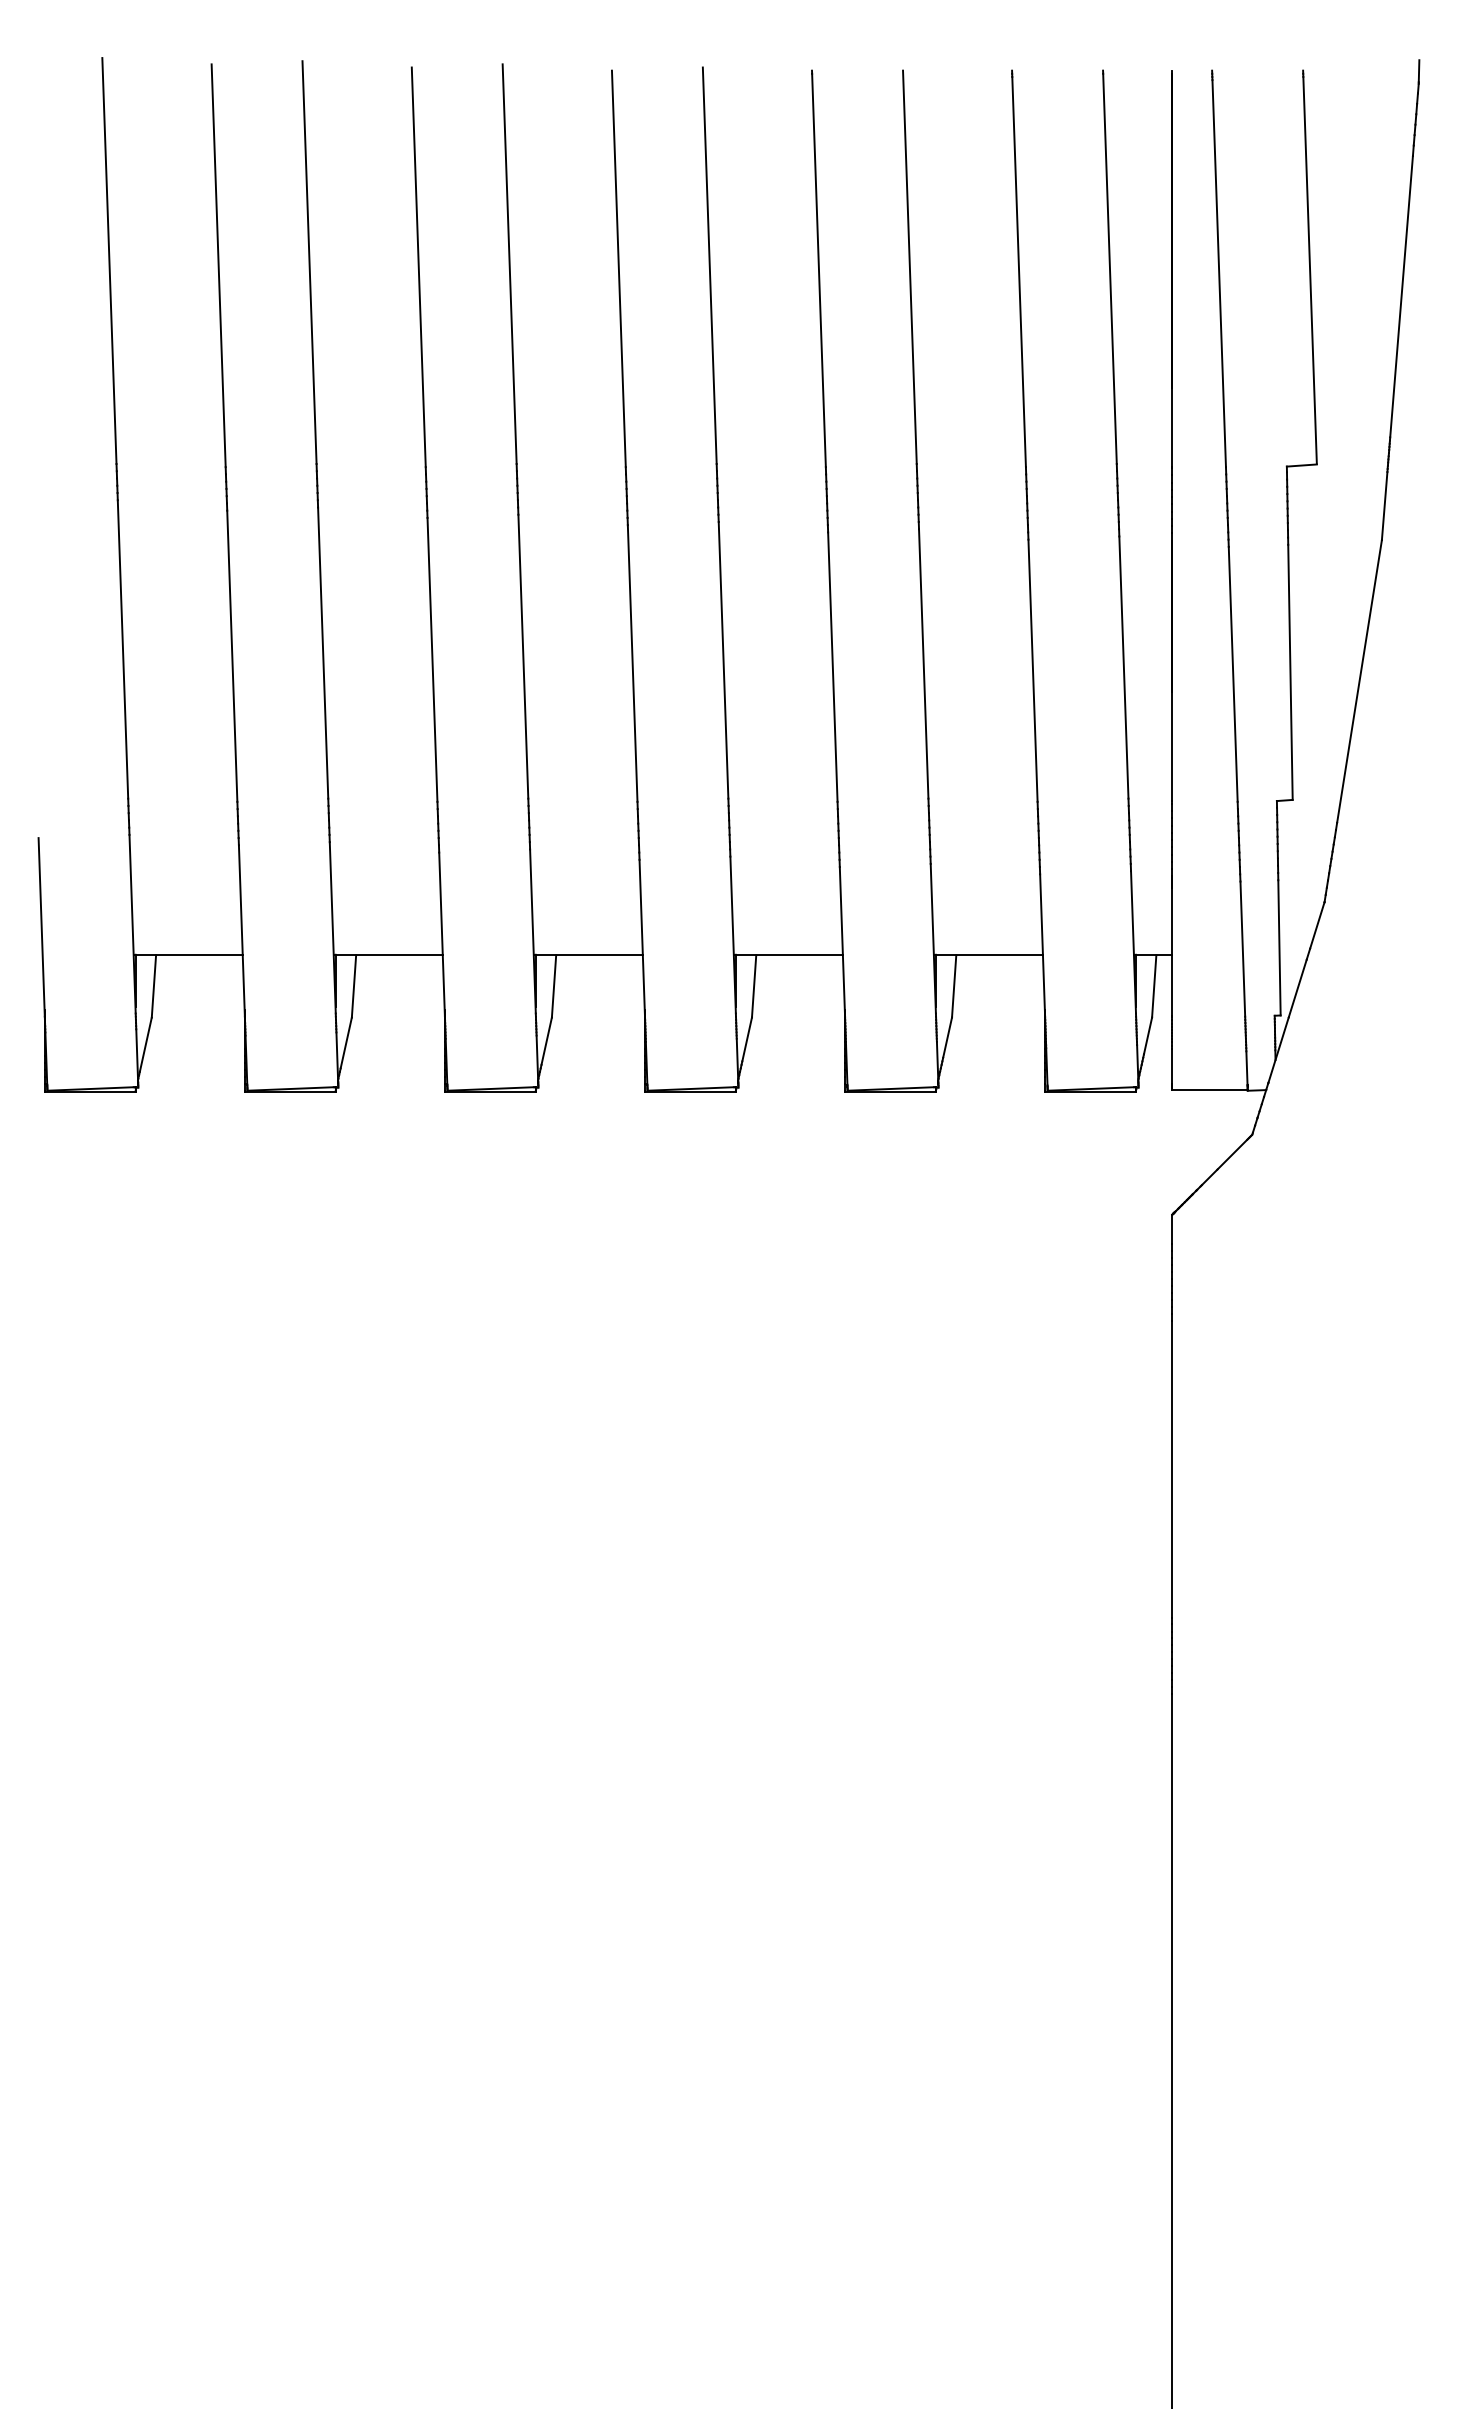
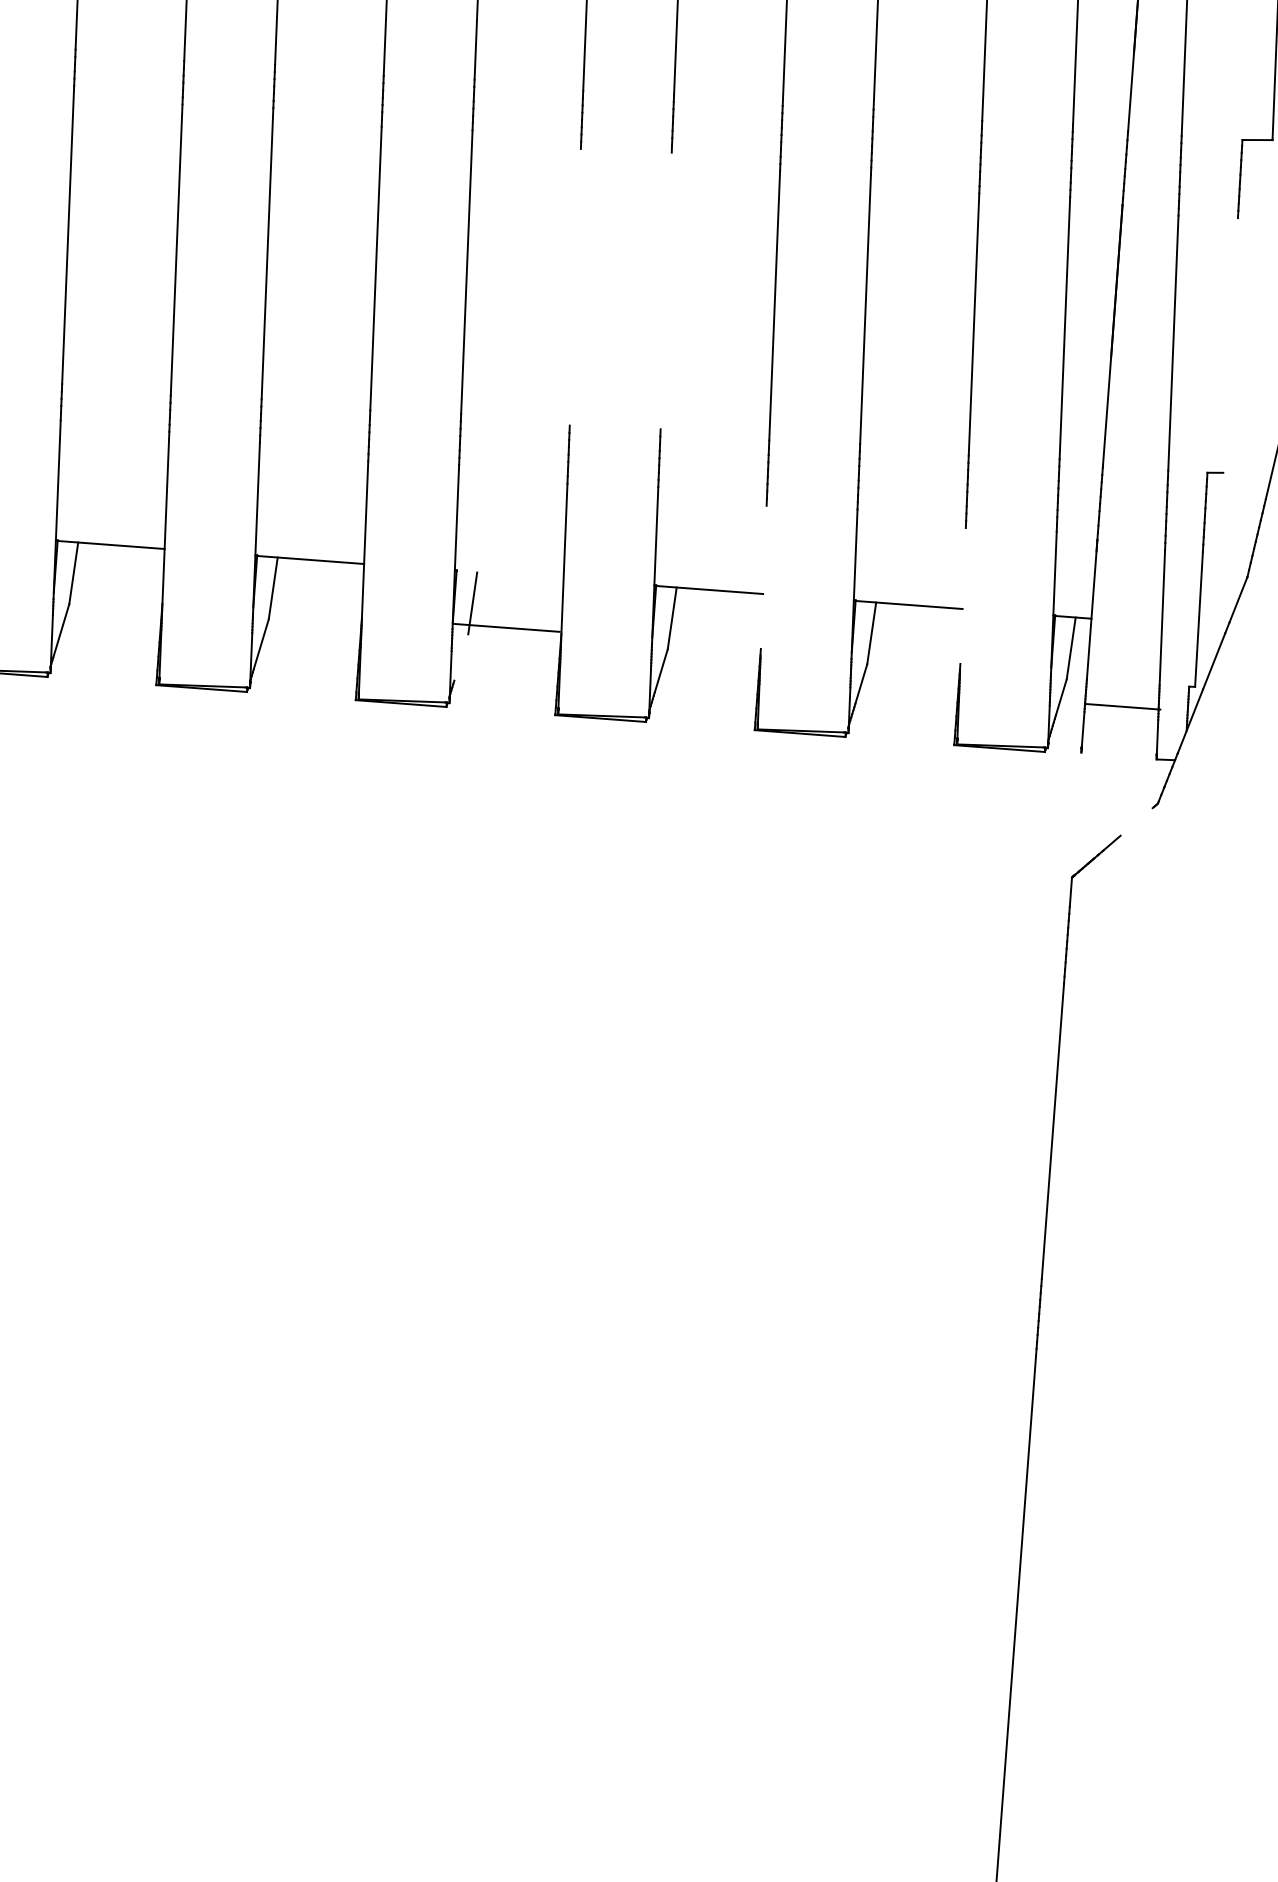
line: (723, 660) -> (666, 291), removed
line: (632, 663) -> (575, 287), removed
line: (1290, 671) -> (1230, 344), removed
line: (842, 941) -> (763, 580), removed
line: (1042, 945) -> (962, 599), removed
line: (588, 955) -> (505, 628), moved
line: (546, 1040) -> (461, 656), removed
line: (1209, 1089) -> (1122, 706), moved
line: (1232, 1154) -> (1136, 821), removed

